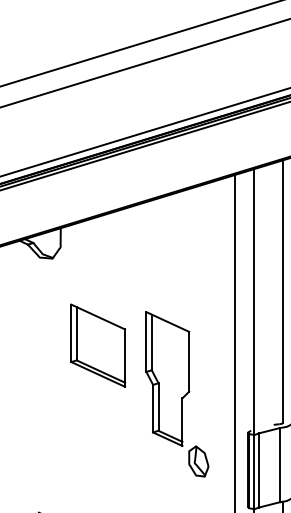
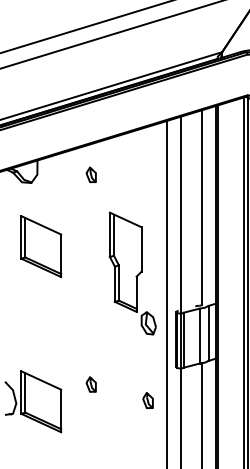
part: (132, 247) -> (90, 174), added
part: (98, 345) -> (41, 246), moved
part: (176, 394) -> (132, 273), moved

